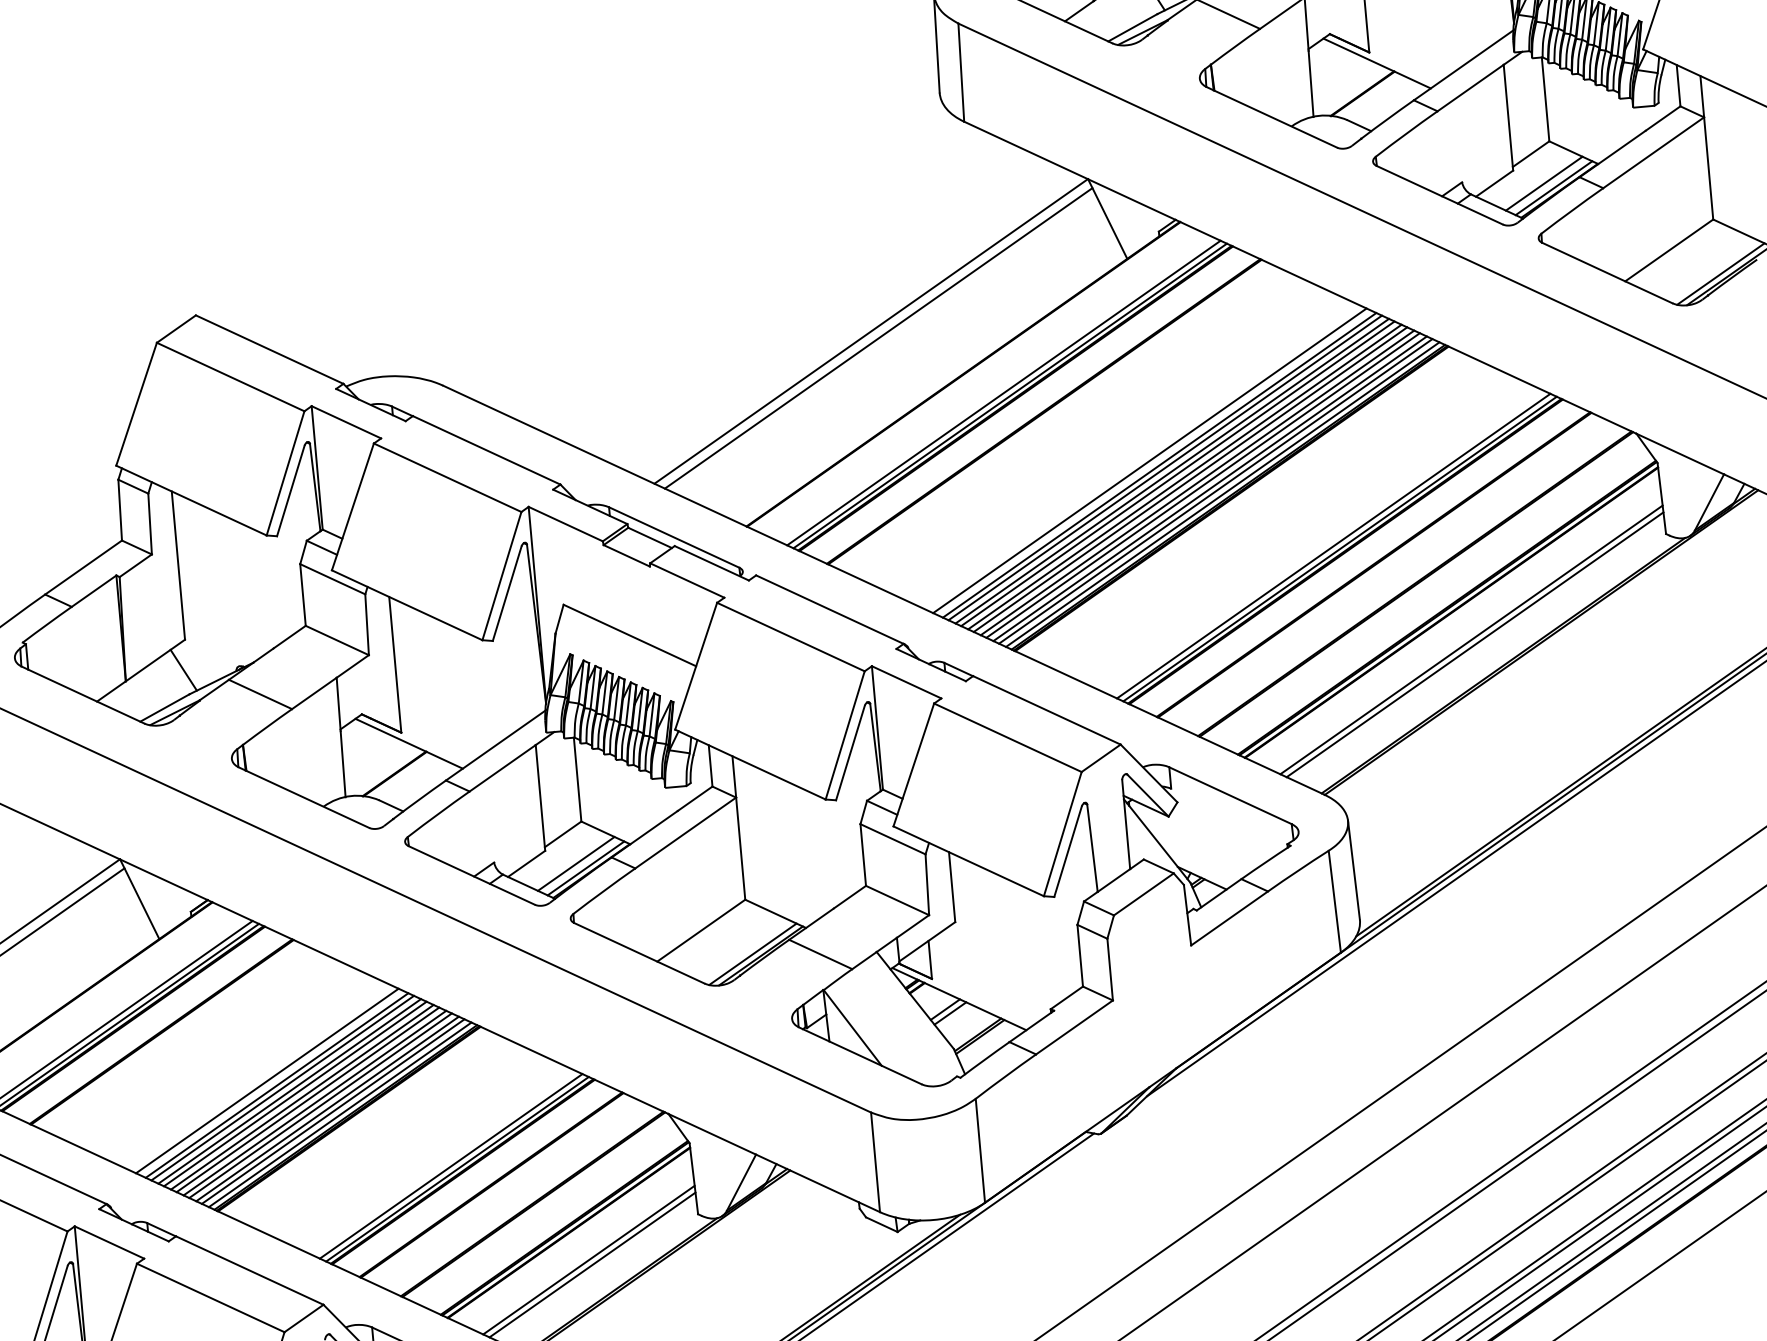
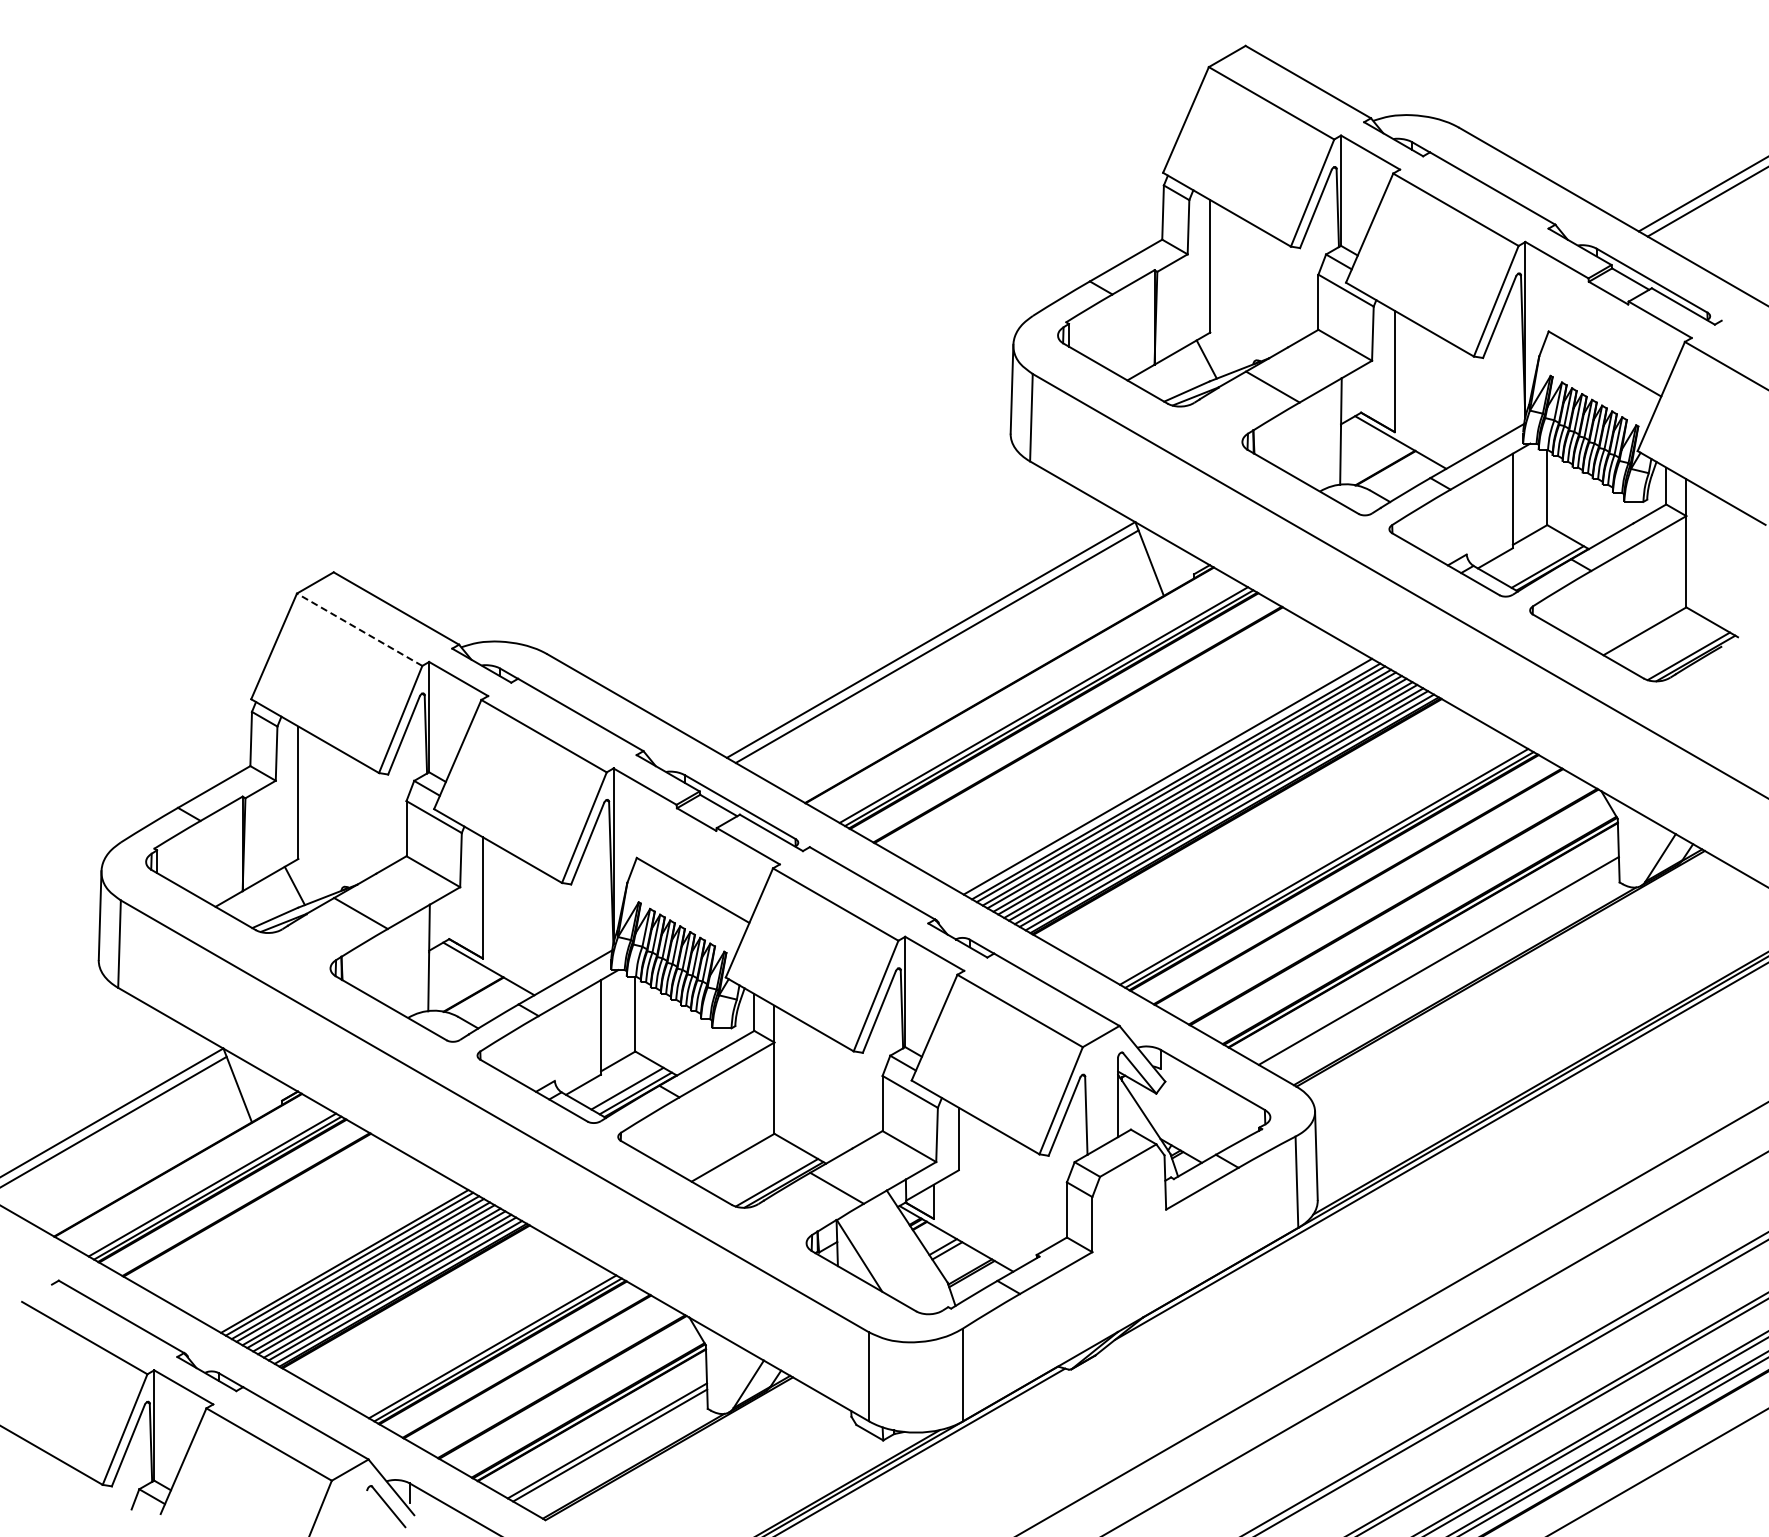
line: (1544, 183) -> (1539, 562), removed
line: (230, 376) -> (359, 629), solid -> dashed
line: (1474, 644) -> (1441, 965), removed
line: (267, 1080) -> (336, 1256), removed

